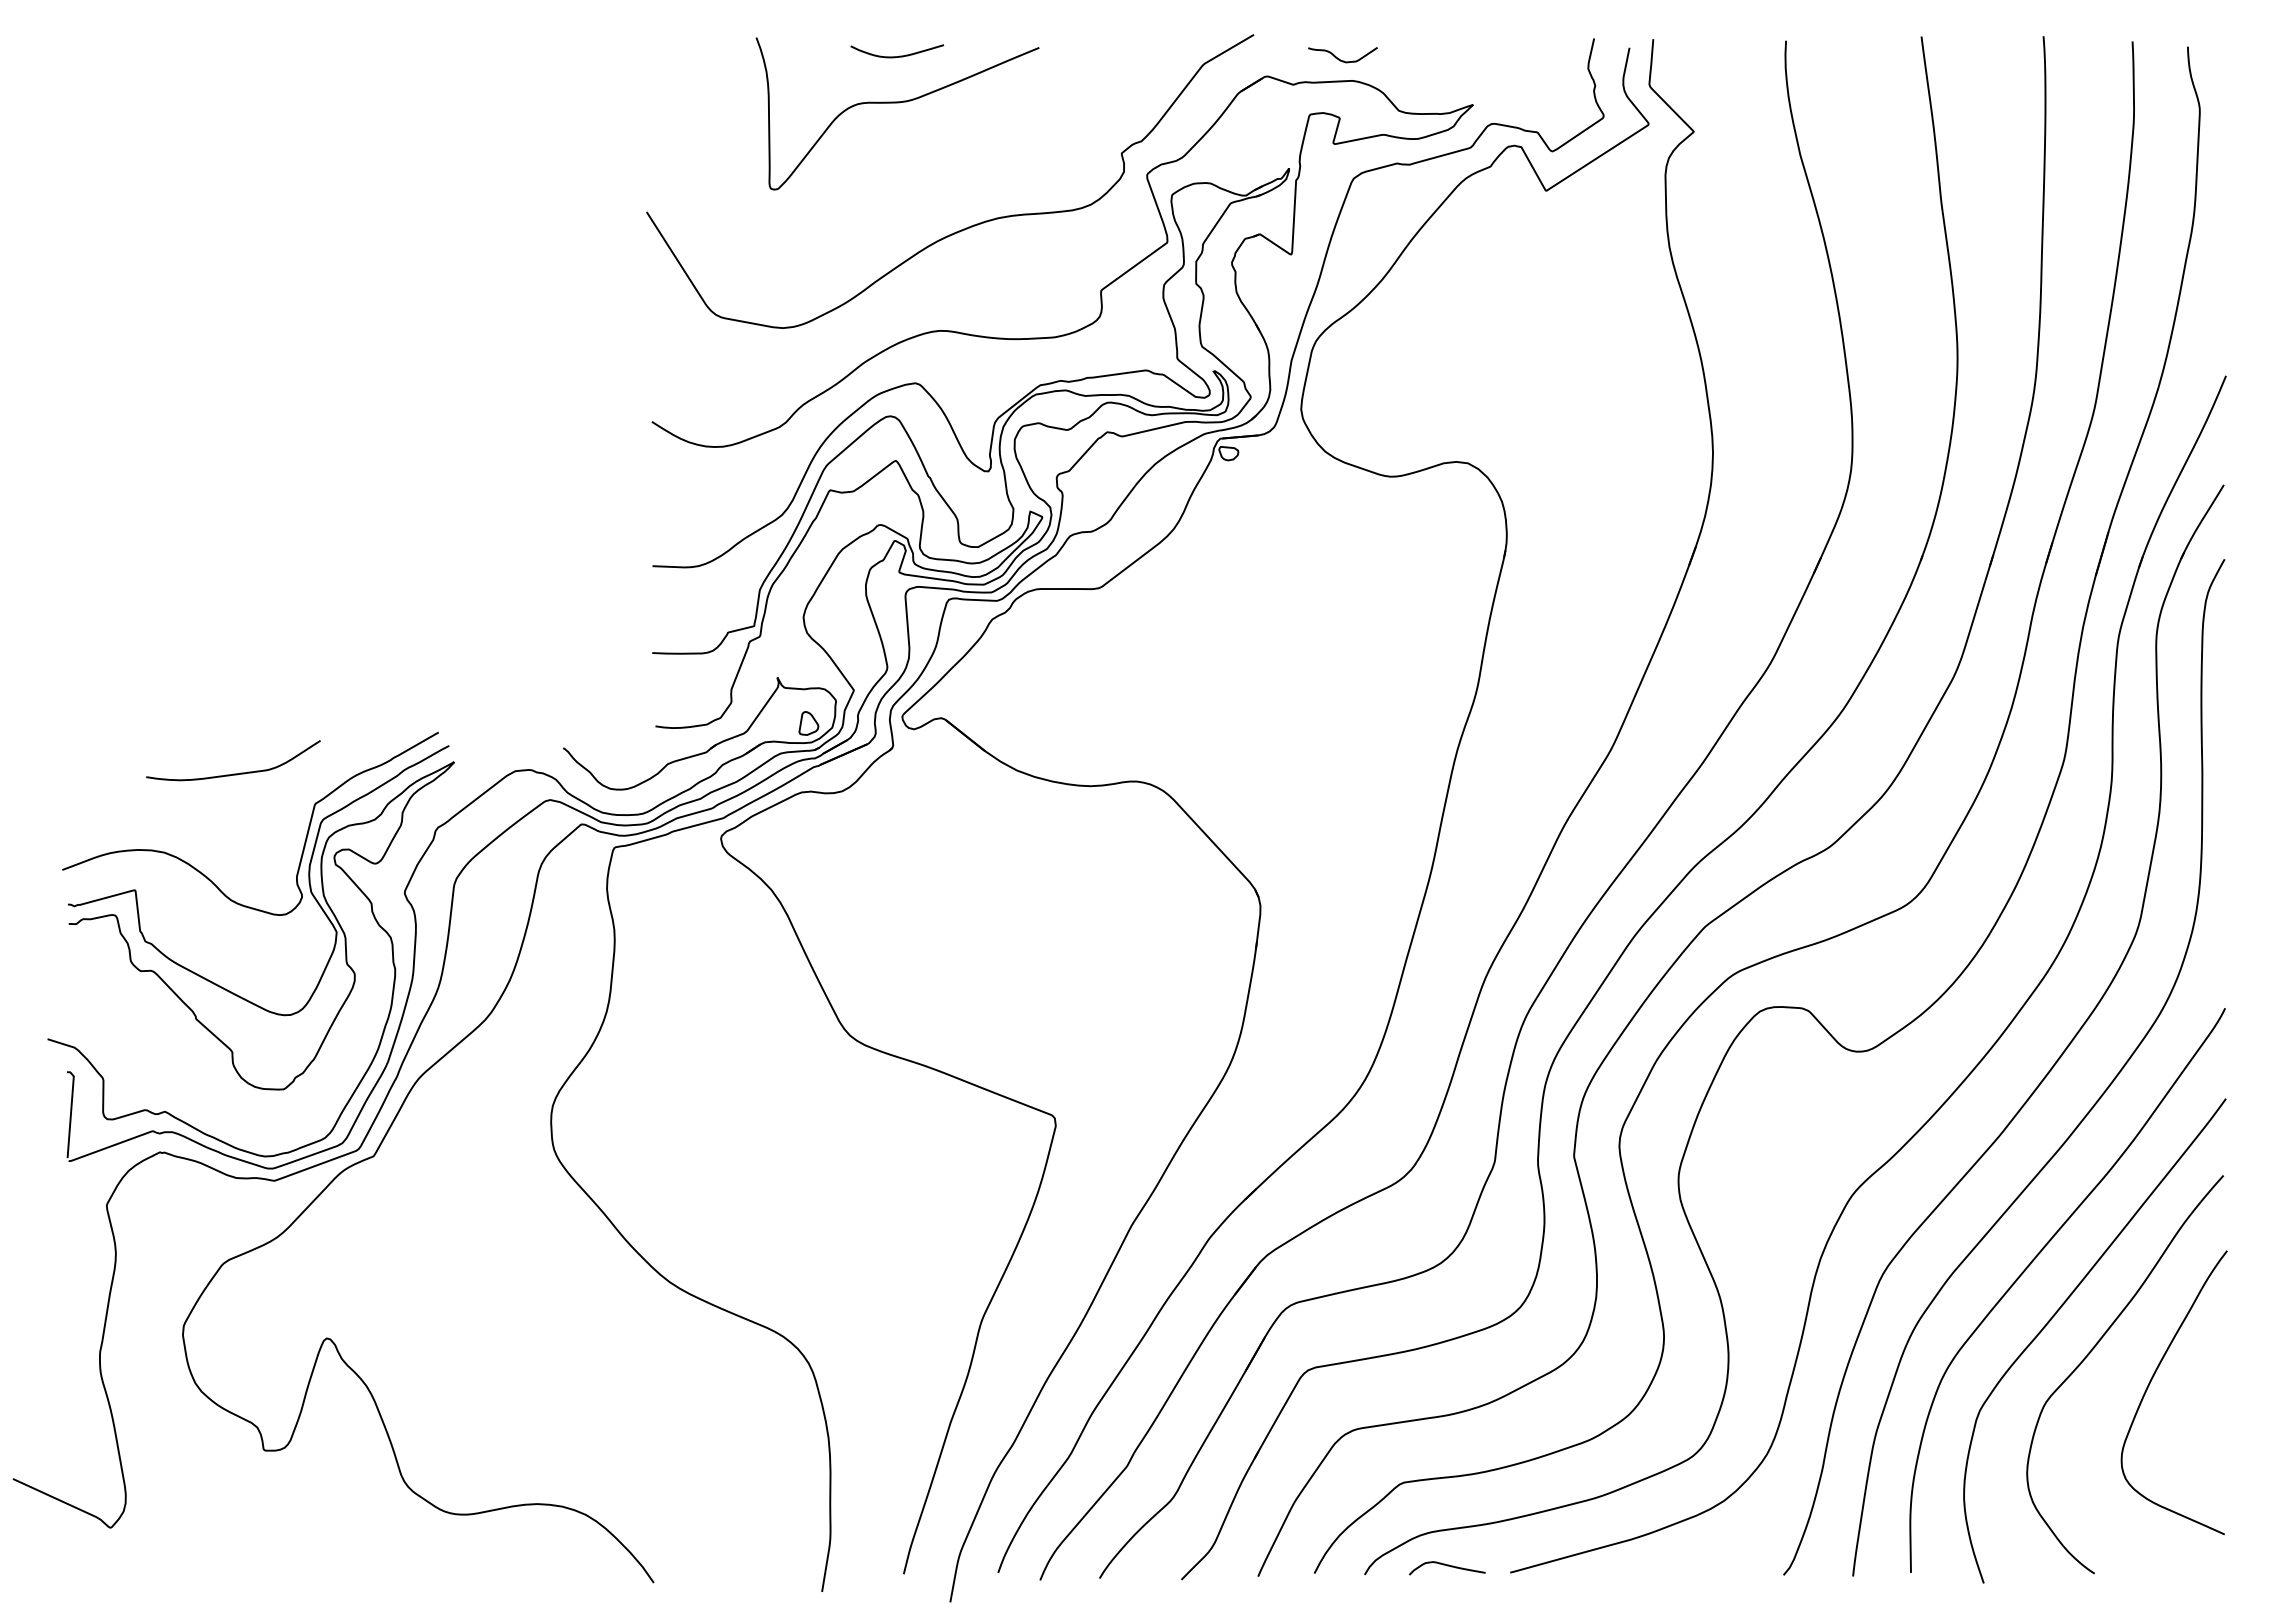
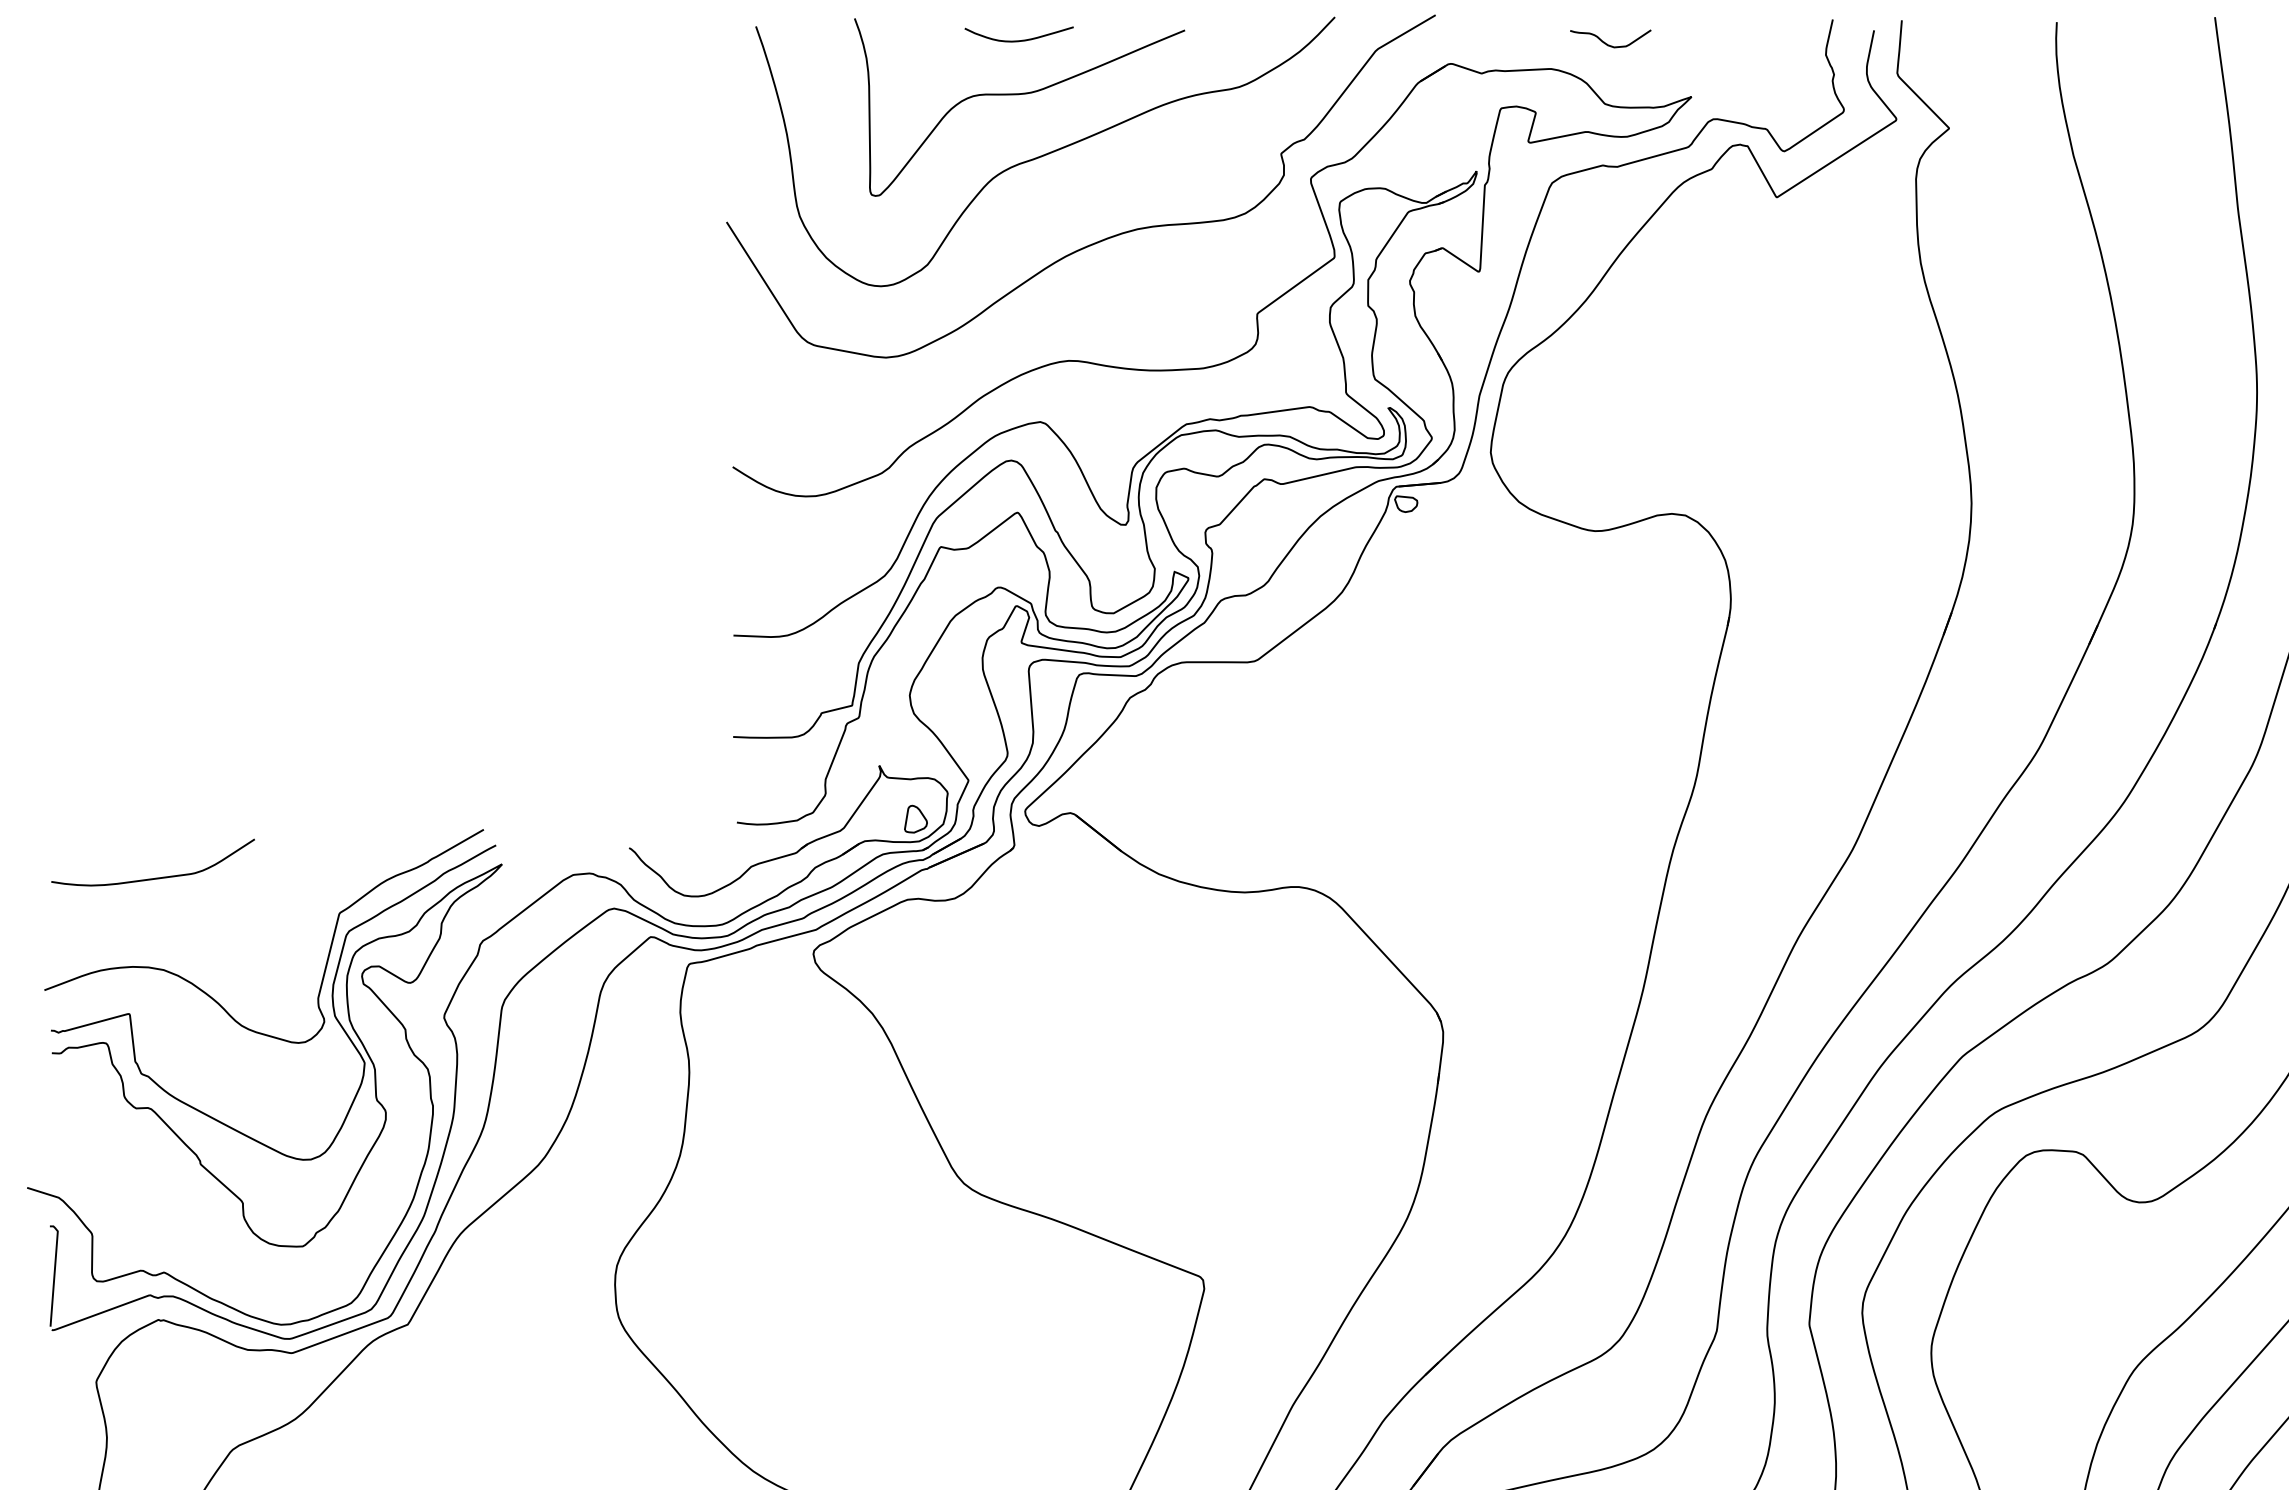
curve: (1339, 58) -> (1606, 42), moved
curve: (919, 153) -> (1045, 153), added
curve: (233, 773) -> (153, 877), moved

